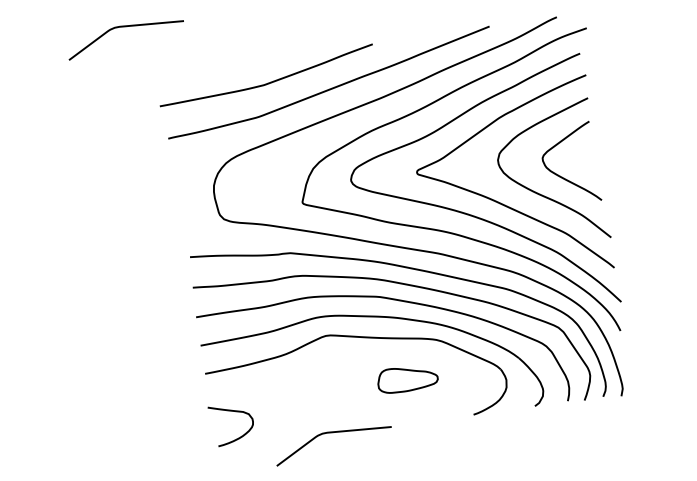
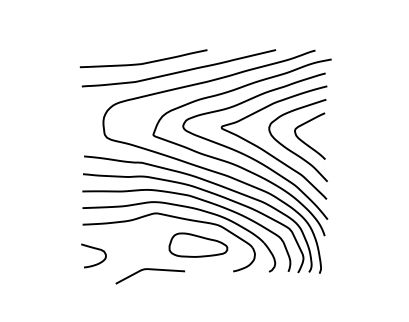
curve: (124, 28) -> (66, 19), removed
part: (407, 377) -> (198, 244), size x1.67

